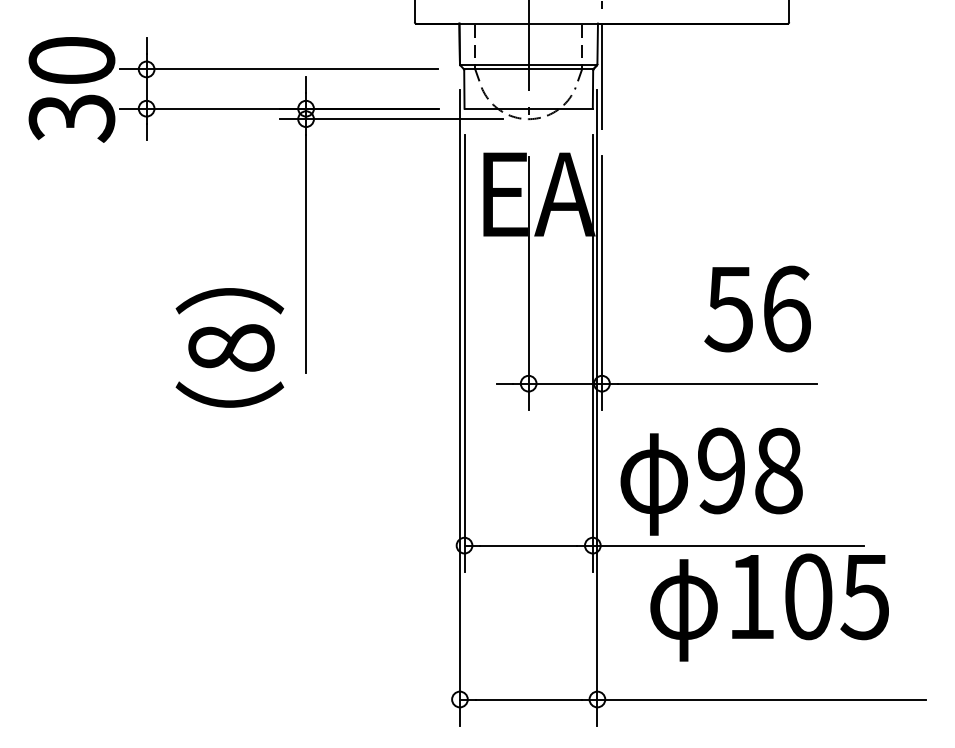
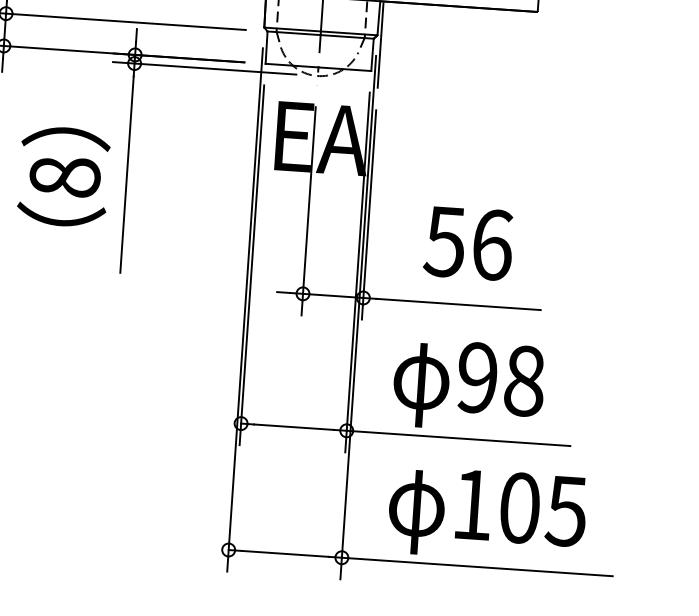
text: (757, 308) -> (468, 242), moved
text: (229, 347) -> (63, 176), moved
text: (711, 481) -> (468, 386), moved
text: (769, 607) -> (487, 514), moved

